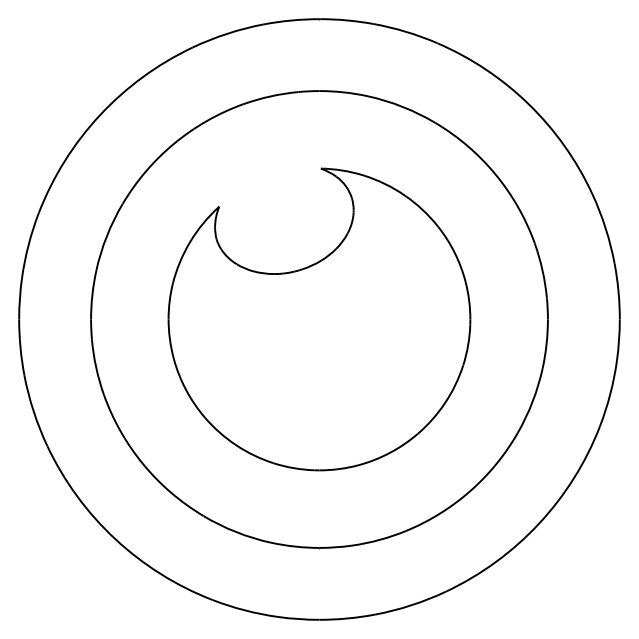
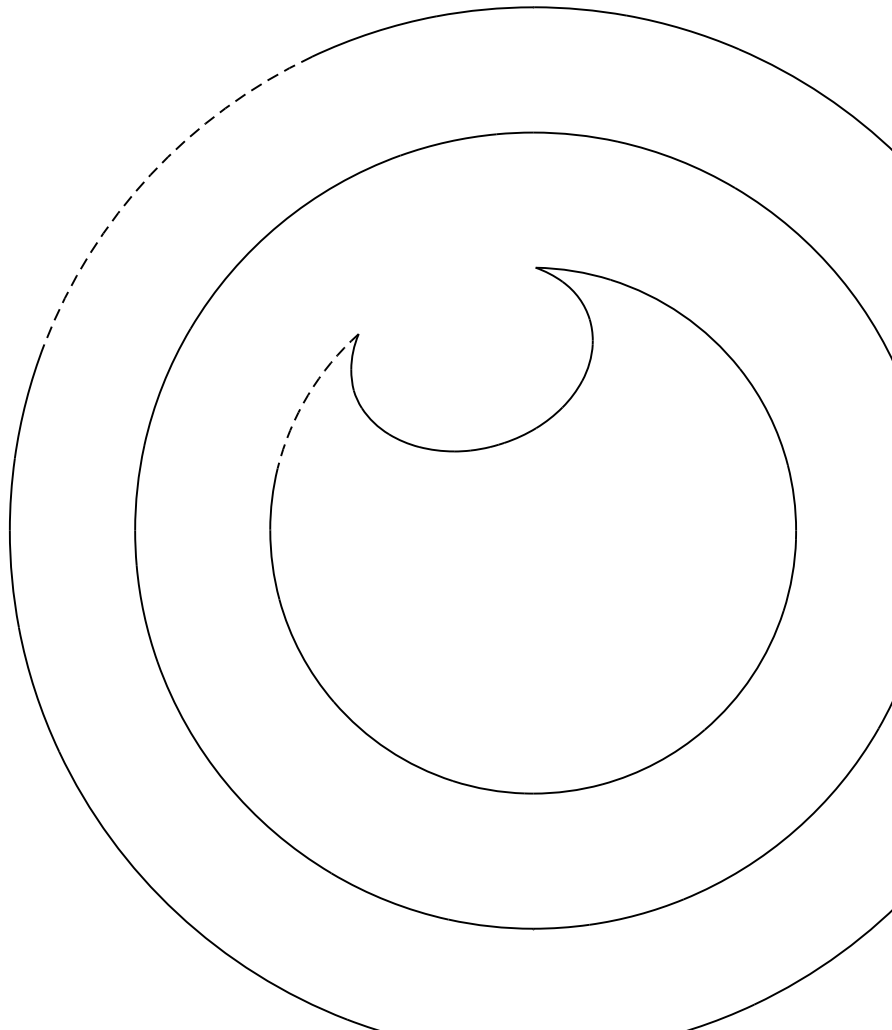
arc: (99, 115) -> (149, 175), solid -> dashed
arc: (190, 241) -> (308, 394), solid -> dashed

